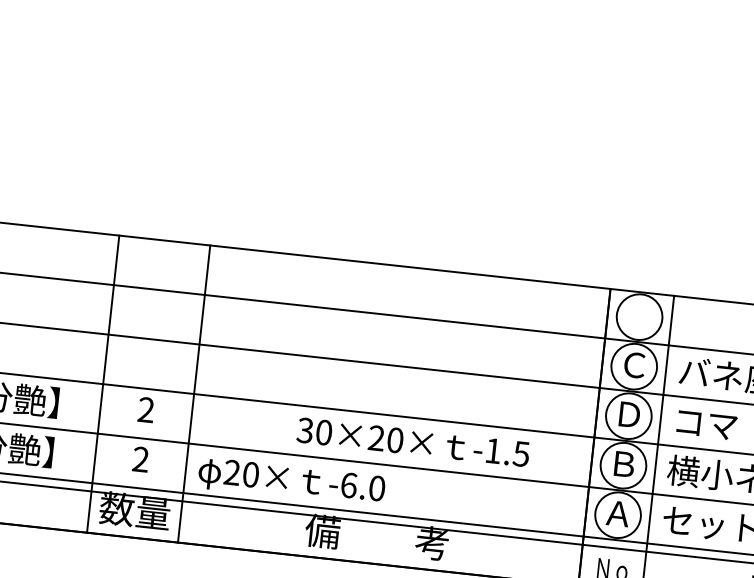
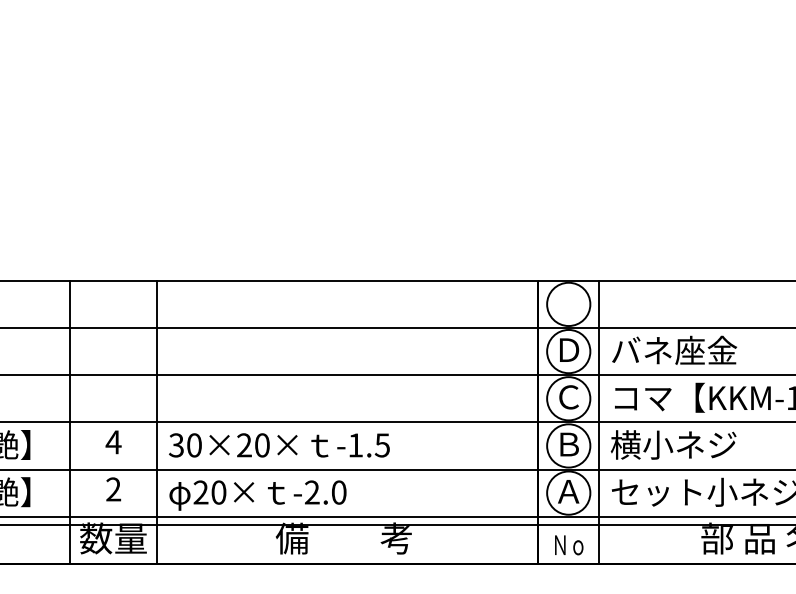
text: (635, 365) -> (569, 350), Ｃ -> Ｄ
text: (146, 410) -> (113, 442), 2 -> 4
text: (629, 414) -> (569, 397), Ｄ -> Ｃ
text: (413, 442) -> (279, 445), moved
text: (349, 485) -> (312, 492), -6.0 -> -2.0

